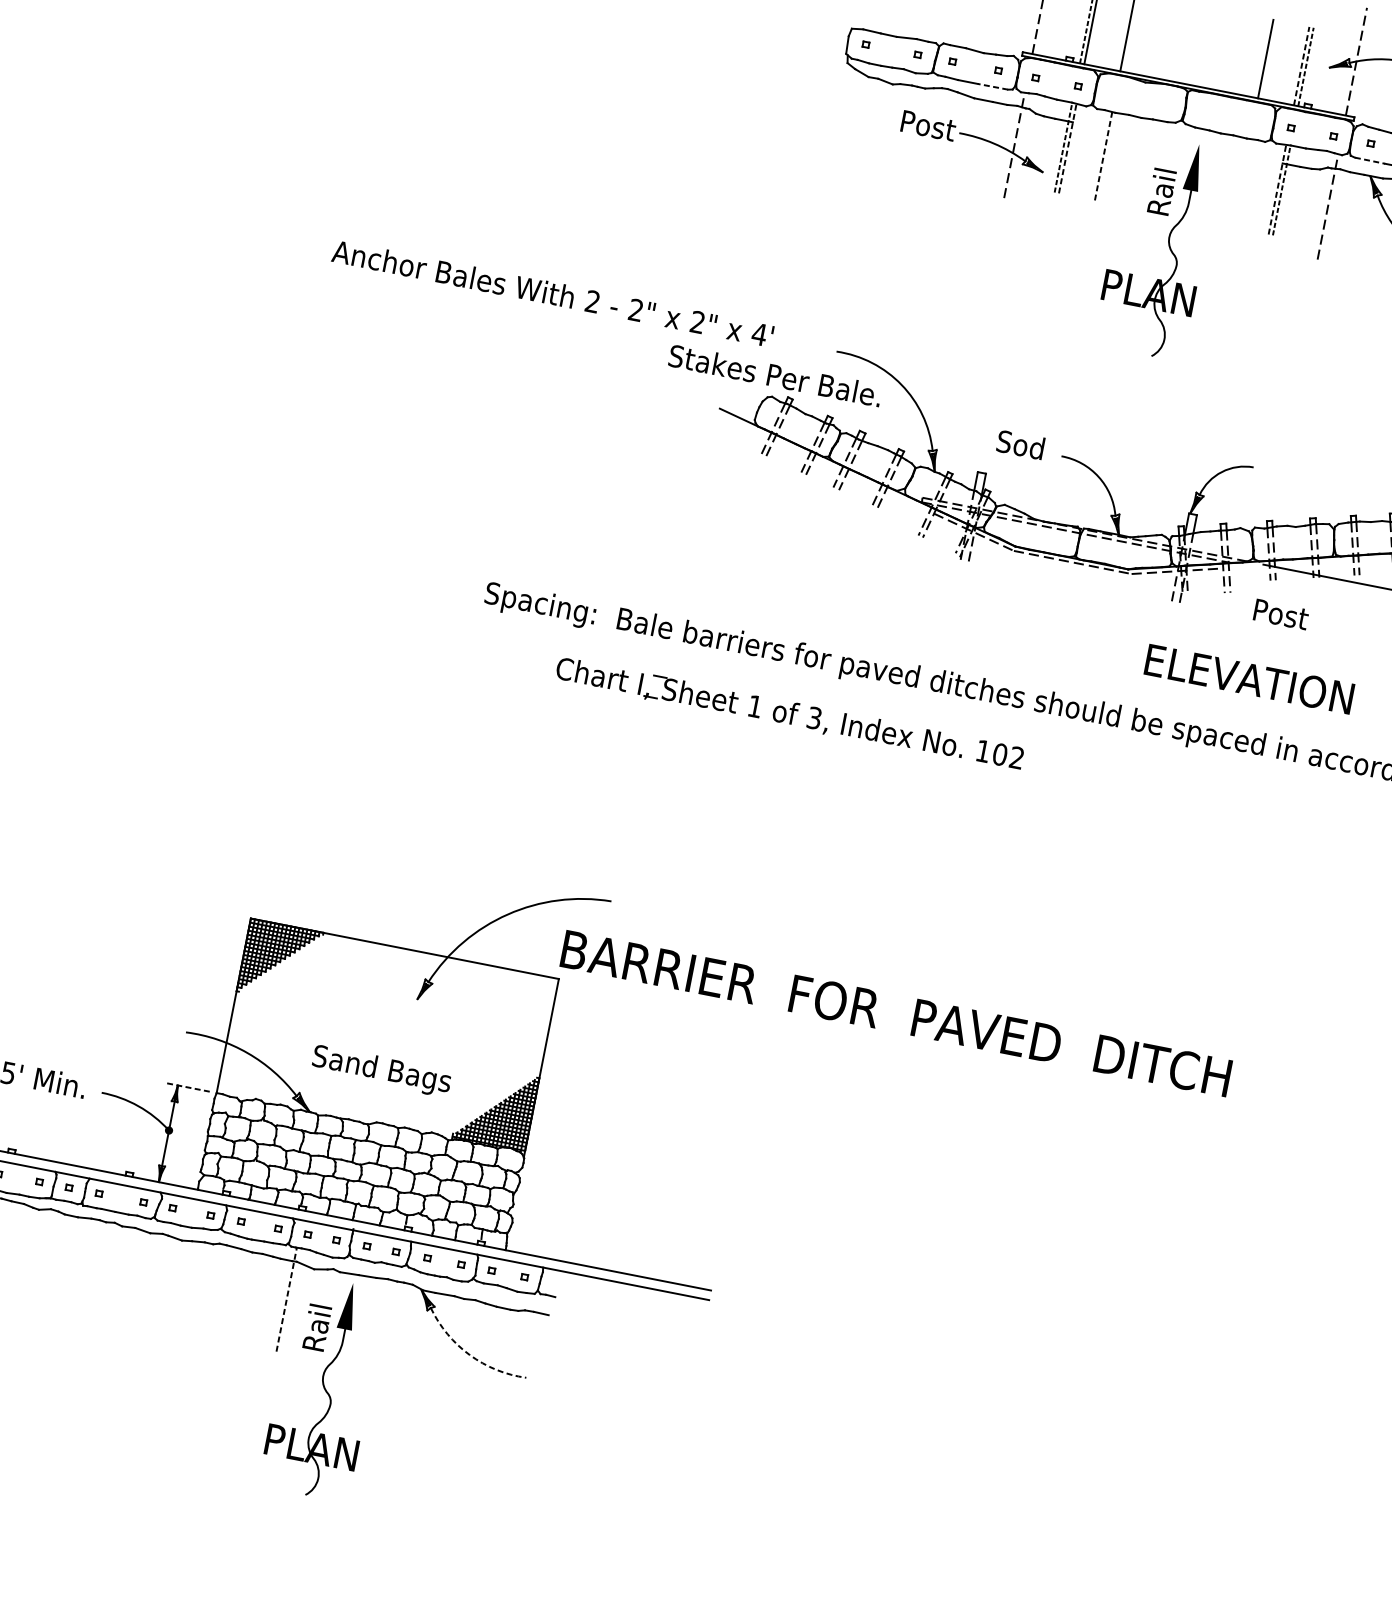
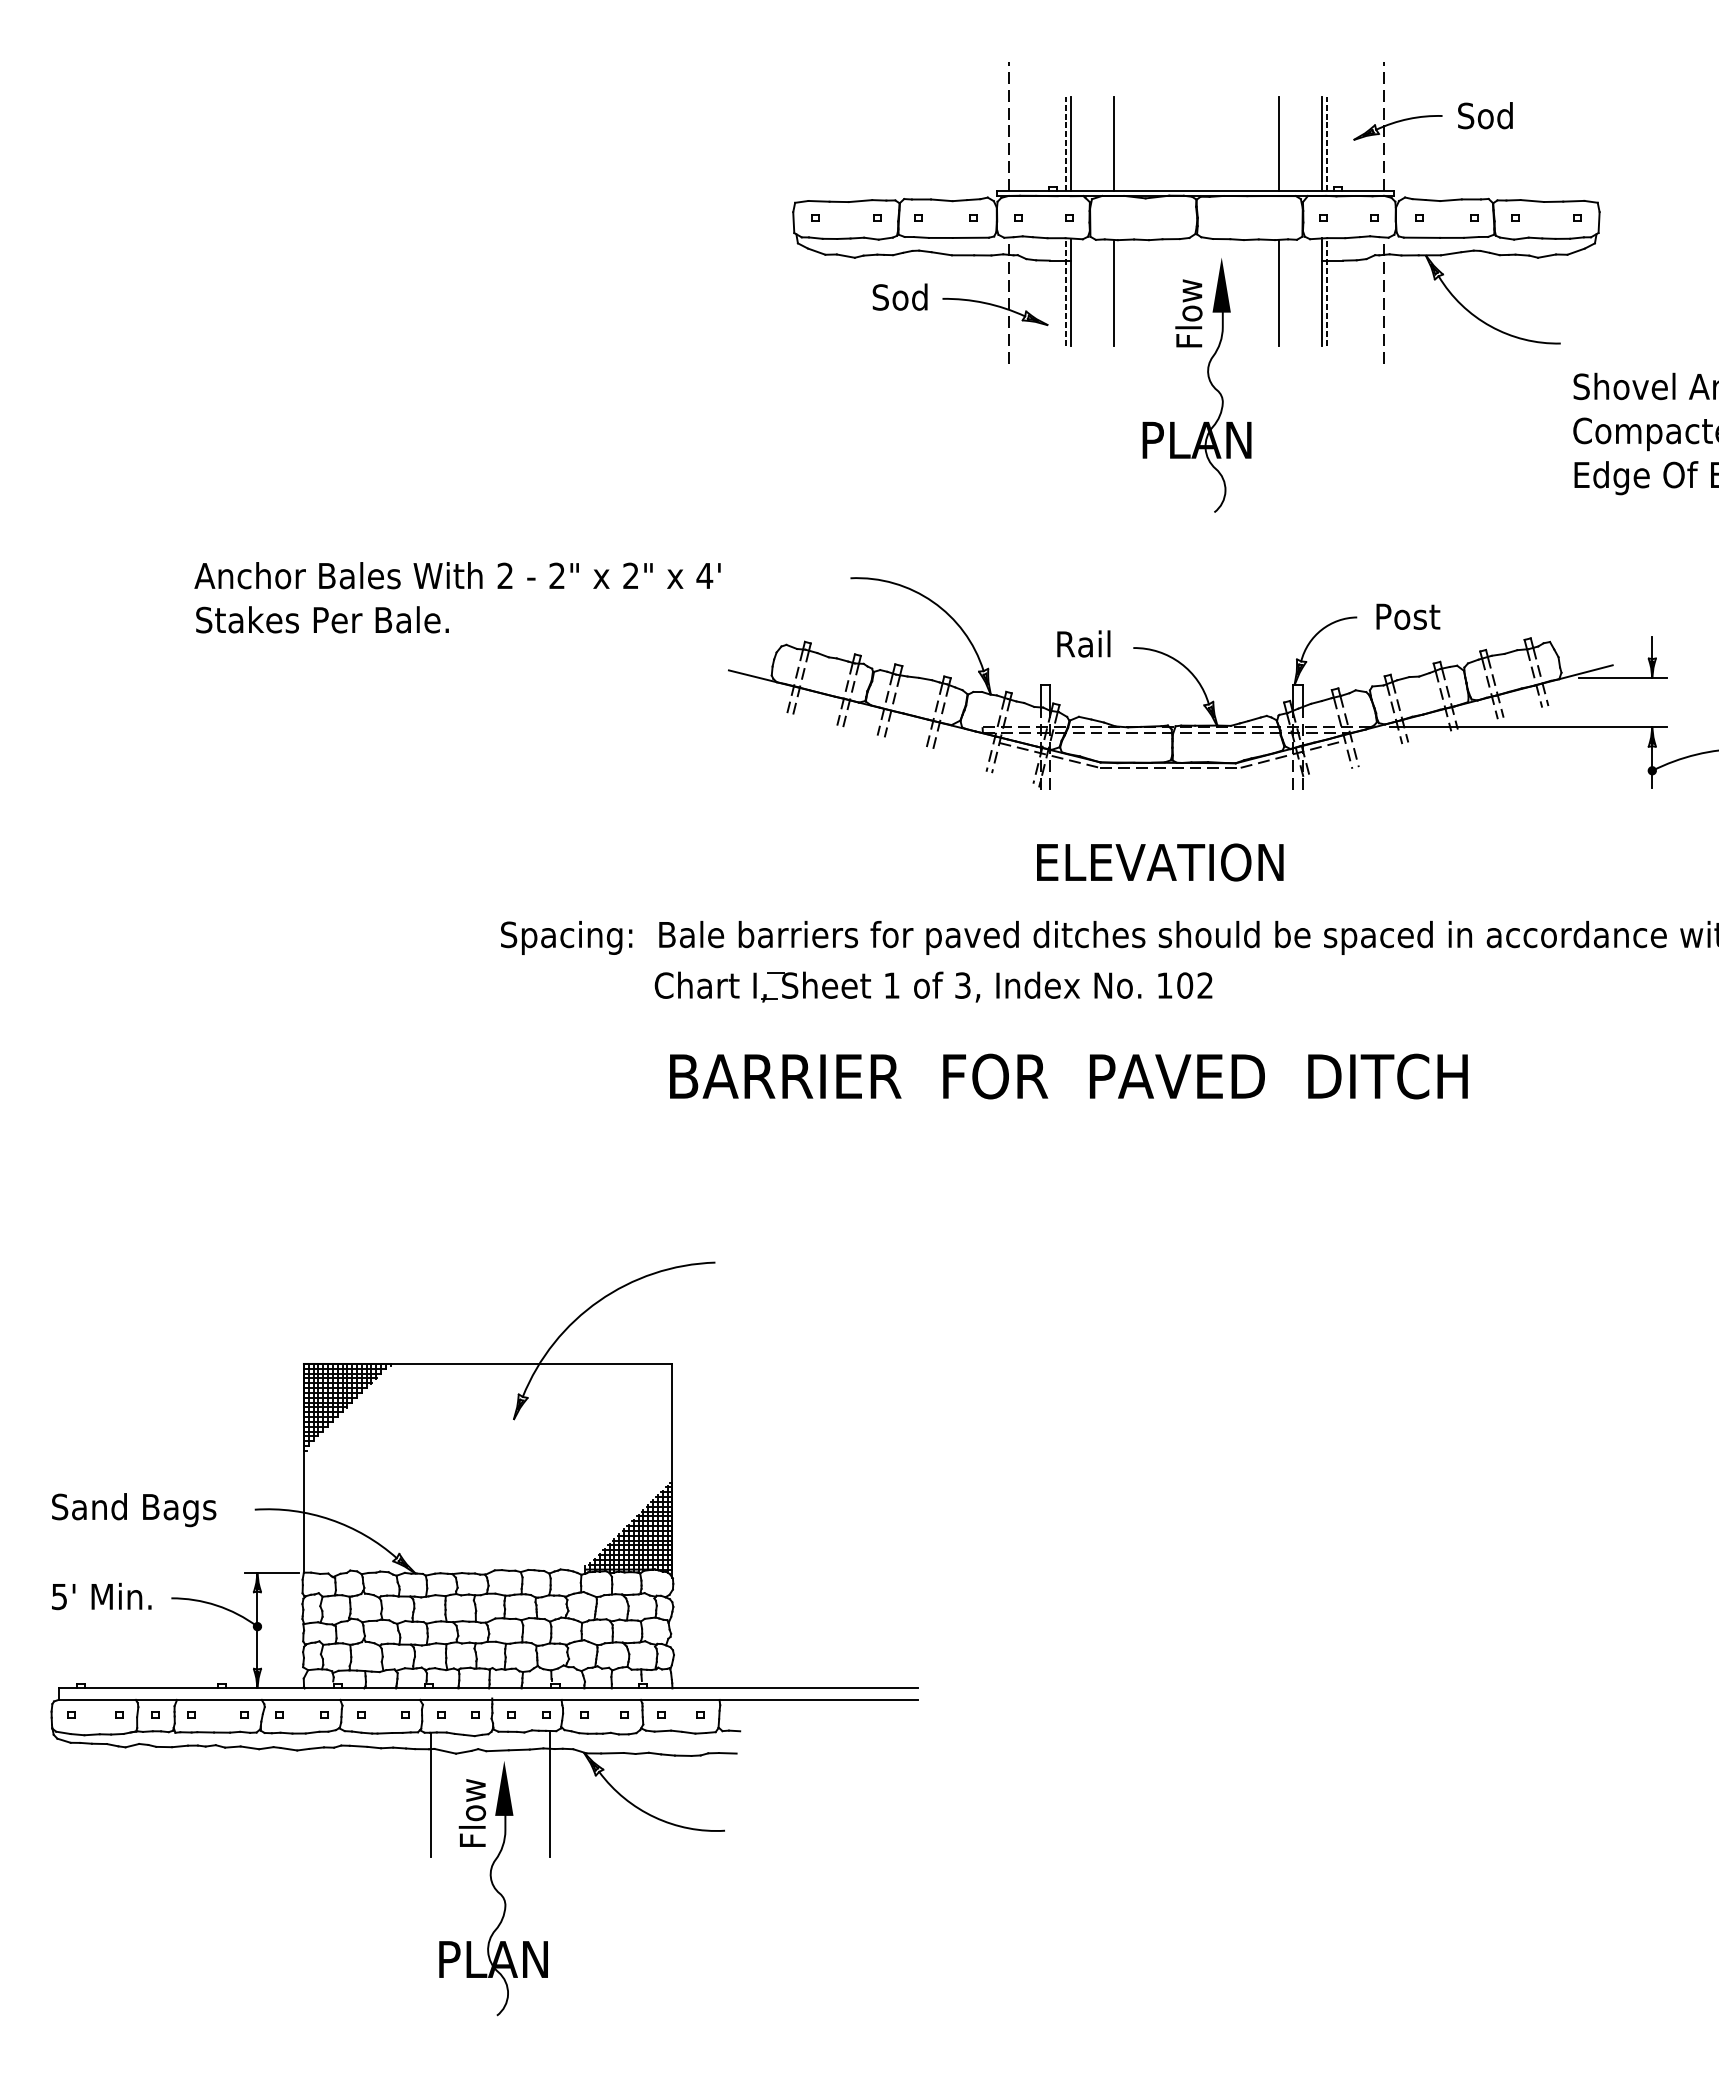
line: (1301, 66) -> (1321, 144), dashed -> solid
line: (992, 86) -> (970, 237), dashed -> solid
text: (927, 124) -> (904, 296), Post -> Sod
line: (1067, 148) -> (1070, 292), dashed -> solid
line: (1104, 156) -> (1114, 292), dashed -> solid
line: (1370, 160) -> (1422, 237), dashed -> solid
line: (1241, 182) -> (1278, 292), added
text: (1162, 184) -> (1188, 311), Rail -> Flow
line: (1277, 189) -> (1321, 292), dashed -> solid
text: (552, 293) -> (457, 575), moved
text: (775, 375) -> (322, 619), moved
text: (1020, 444) -> (1083, 643), Sod -> Rail
text: (1281, 614) -> (1408, 616), moved
text: (1249, 679) -> (1160, 862), moved
part: (789, 714) -> (933, 986), moved
text: (895, 1013) -> (1068, 1076), moved
text: (382, 1071) -> (134, 1510), moved
line: (189, 1087) -> (271, 1572), dashed -> solid
line: (286, 1299) -> (431, 1794), dashed -> solid
line: (386, 1318) -> (550, 1793), added
text: (318, 1320) -> (472, 1811), Rail -> Flow
arc: (469, 1355) -> (654, 1817), dashed -> solid

